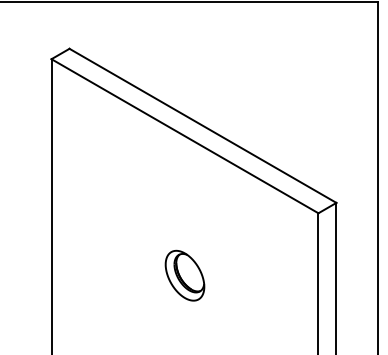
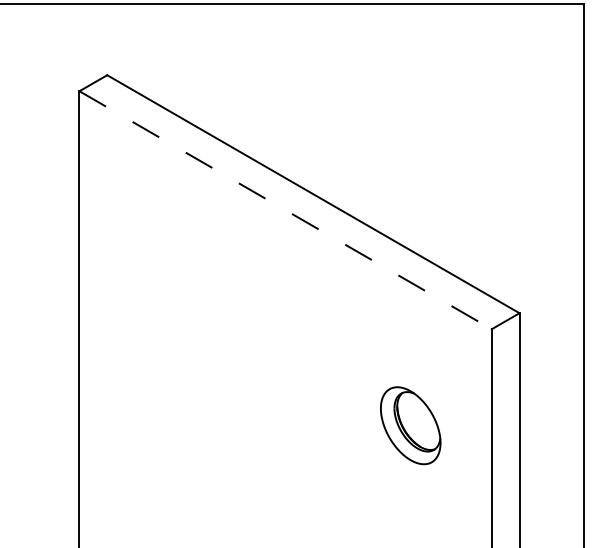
line: (185, 136) -> (286, 210), solid -> dashed
part: (184, 275) -> (409, 425), moved

